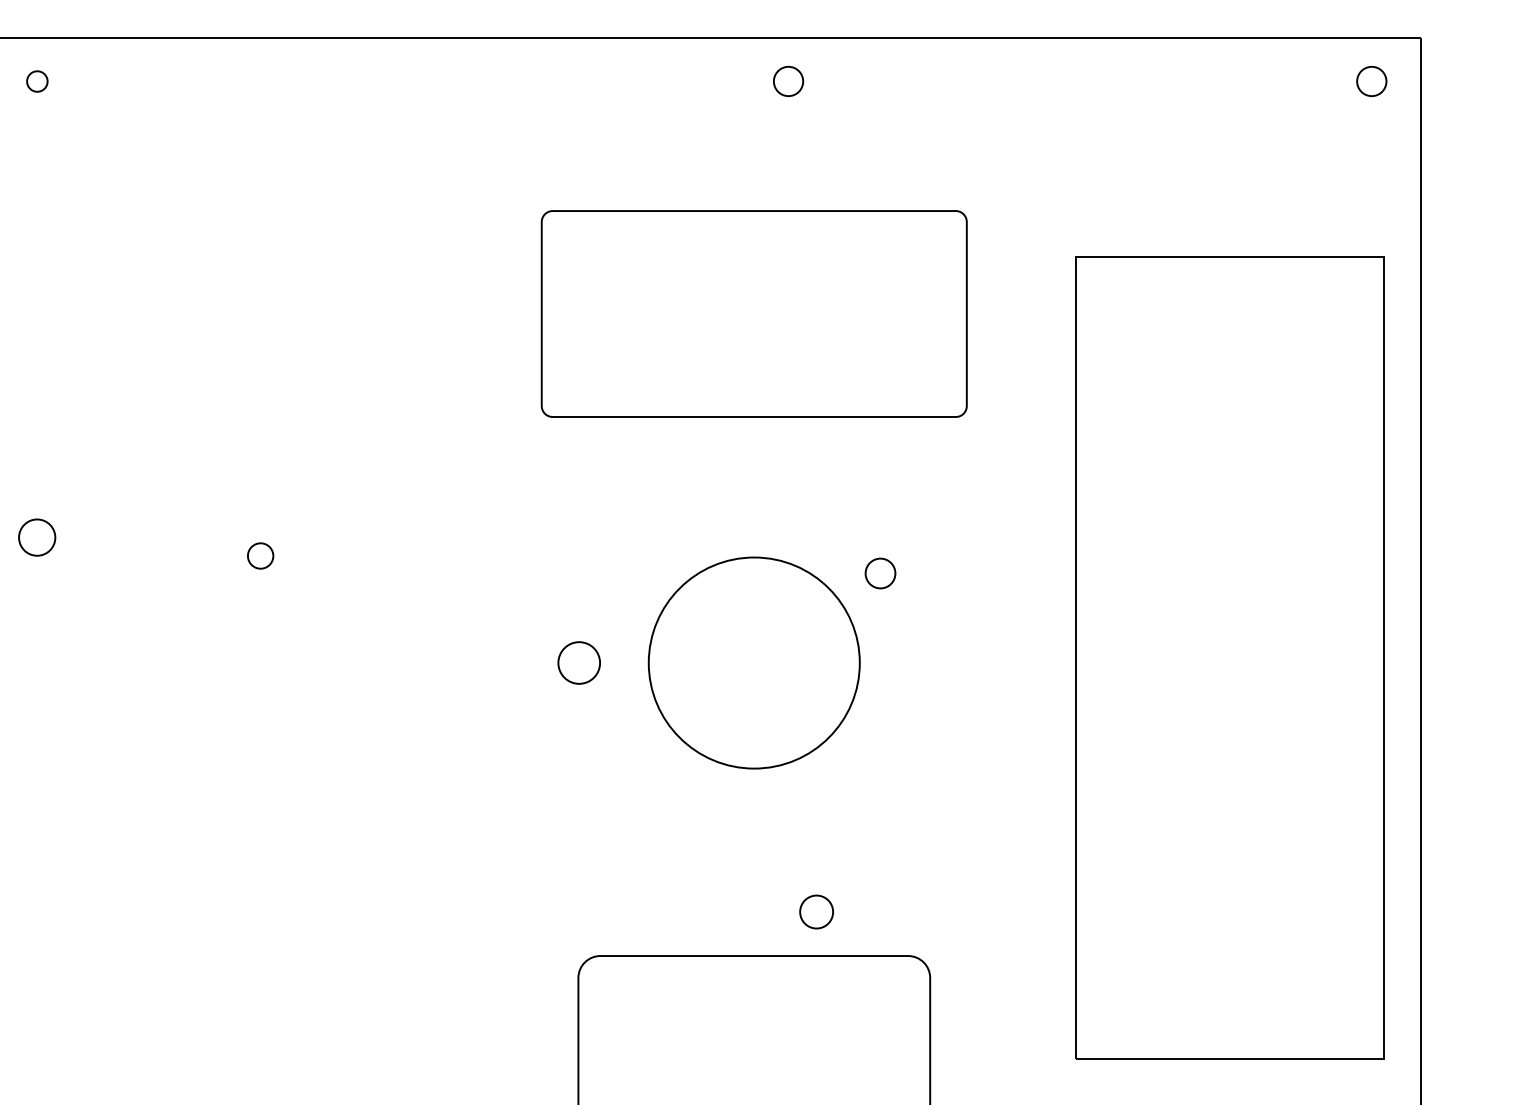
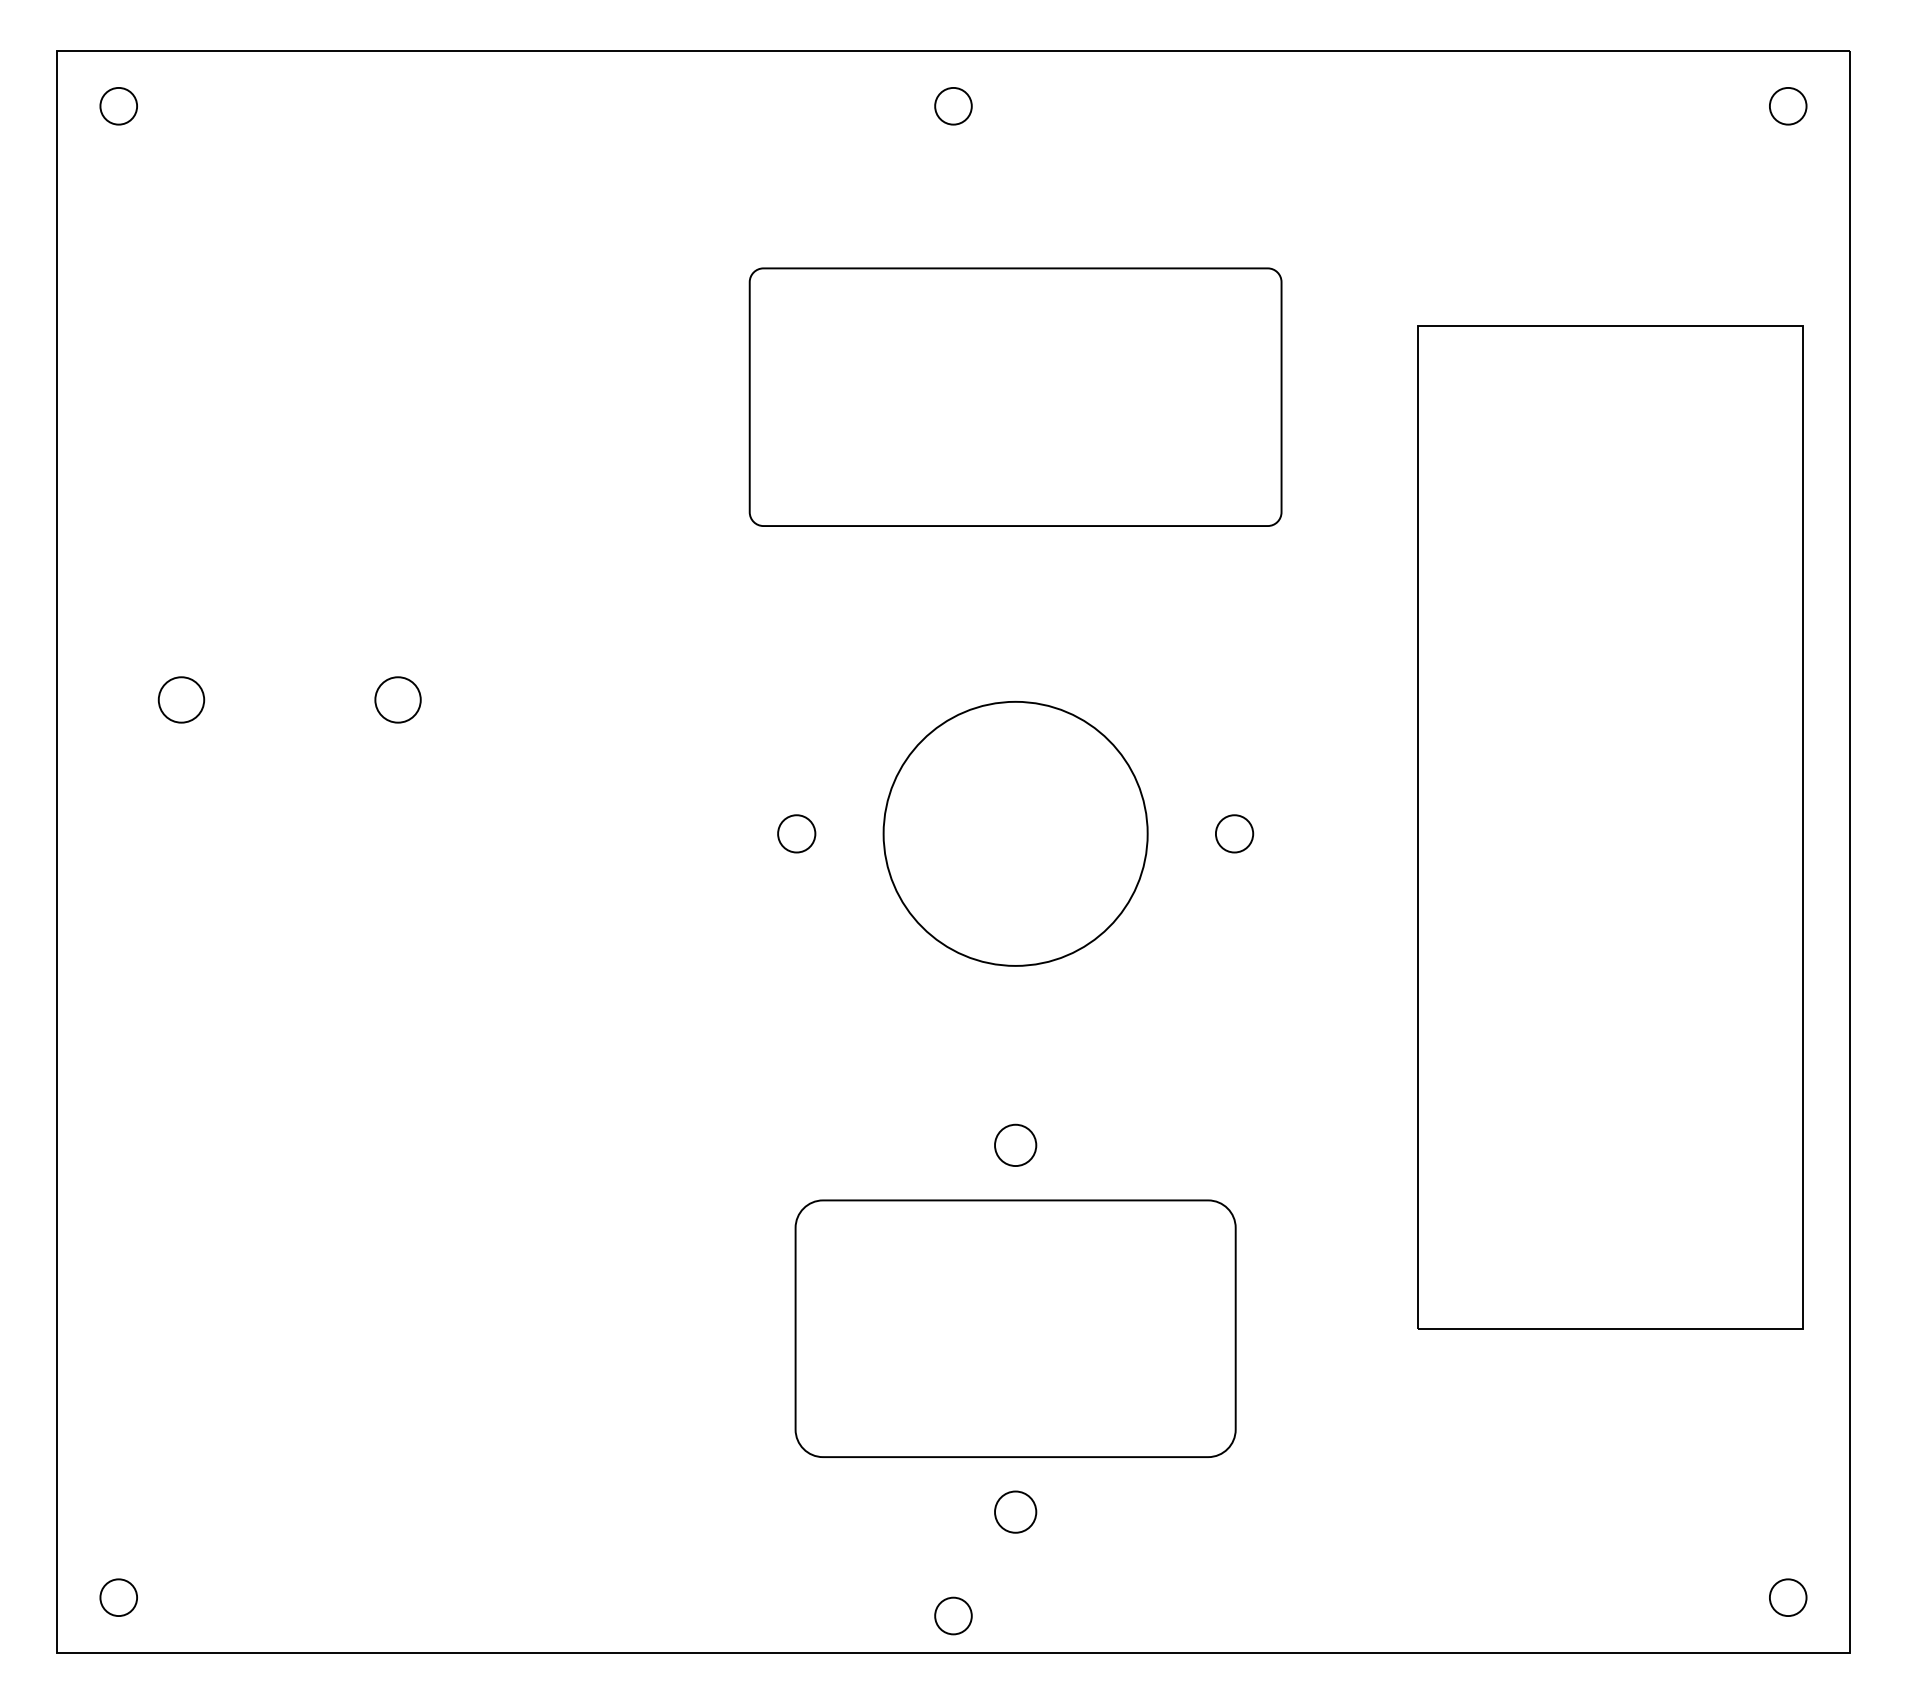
part: (37, 81) -> (118, 106), size x1.43
part: (788, 81) -> (953, 106), moved
part: (37, 537) -> (181, 699), moved
part: (260, 555) -> (397, 699), size x1.43
part: (880, 573) -> (1234, 833), moved
part: (579, 662) -> (796, 833), size x0.71
part: (816, 911) -> (1015, 1144), moved

